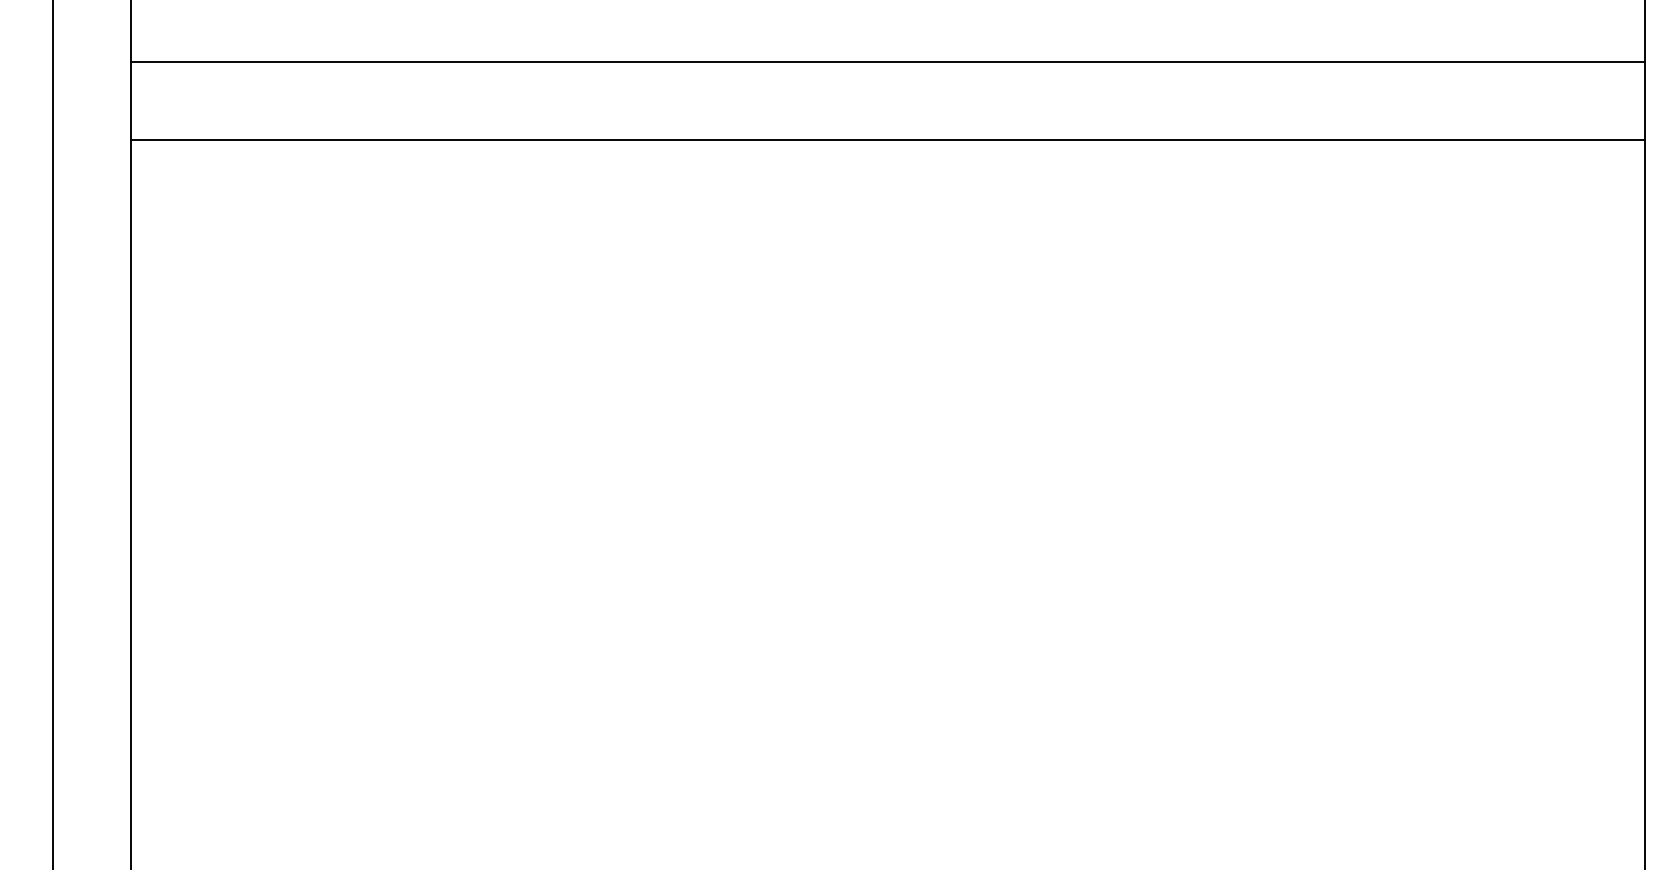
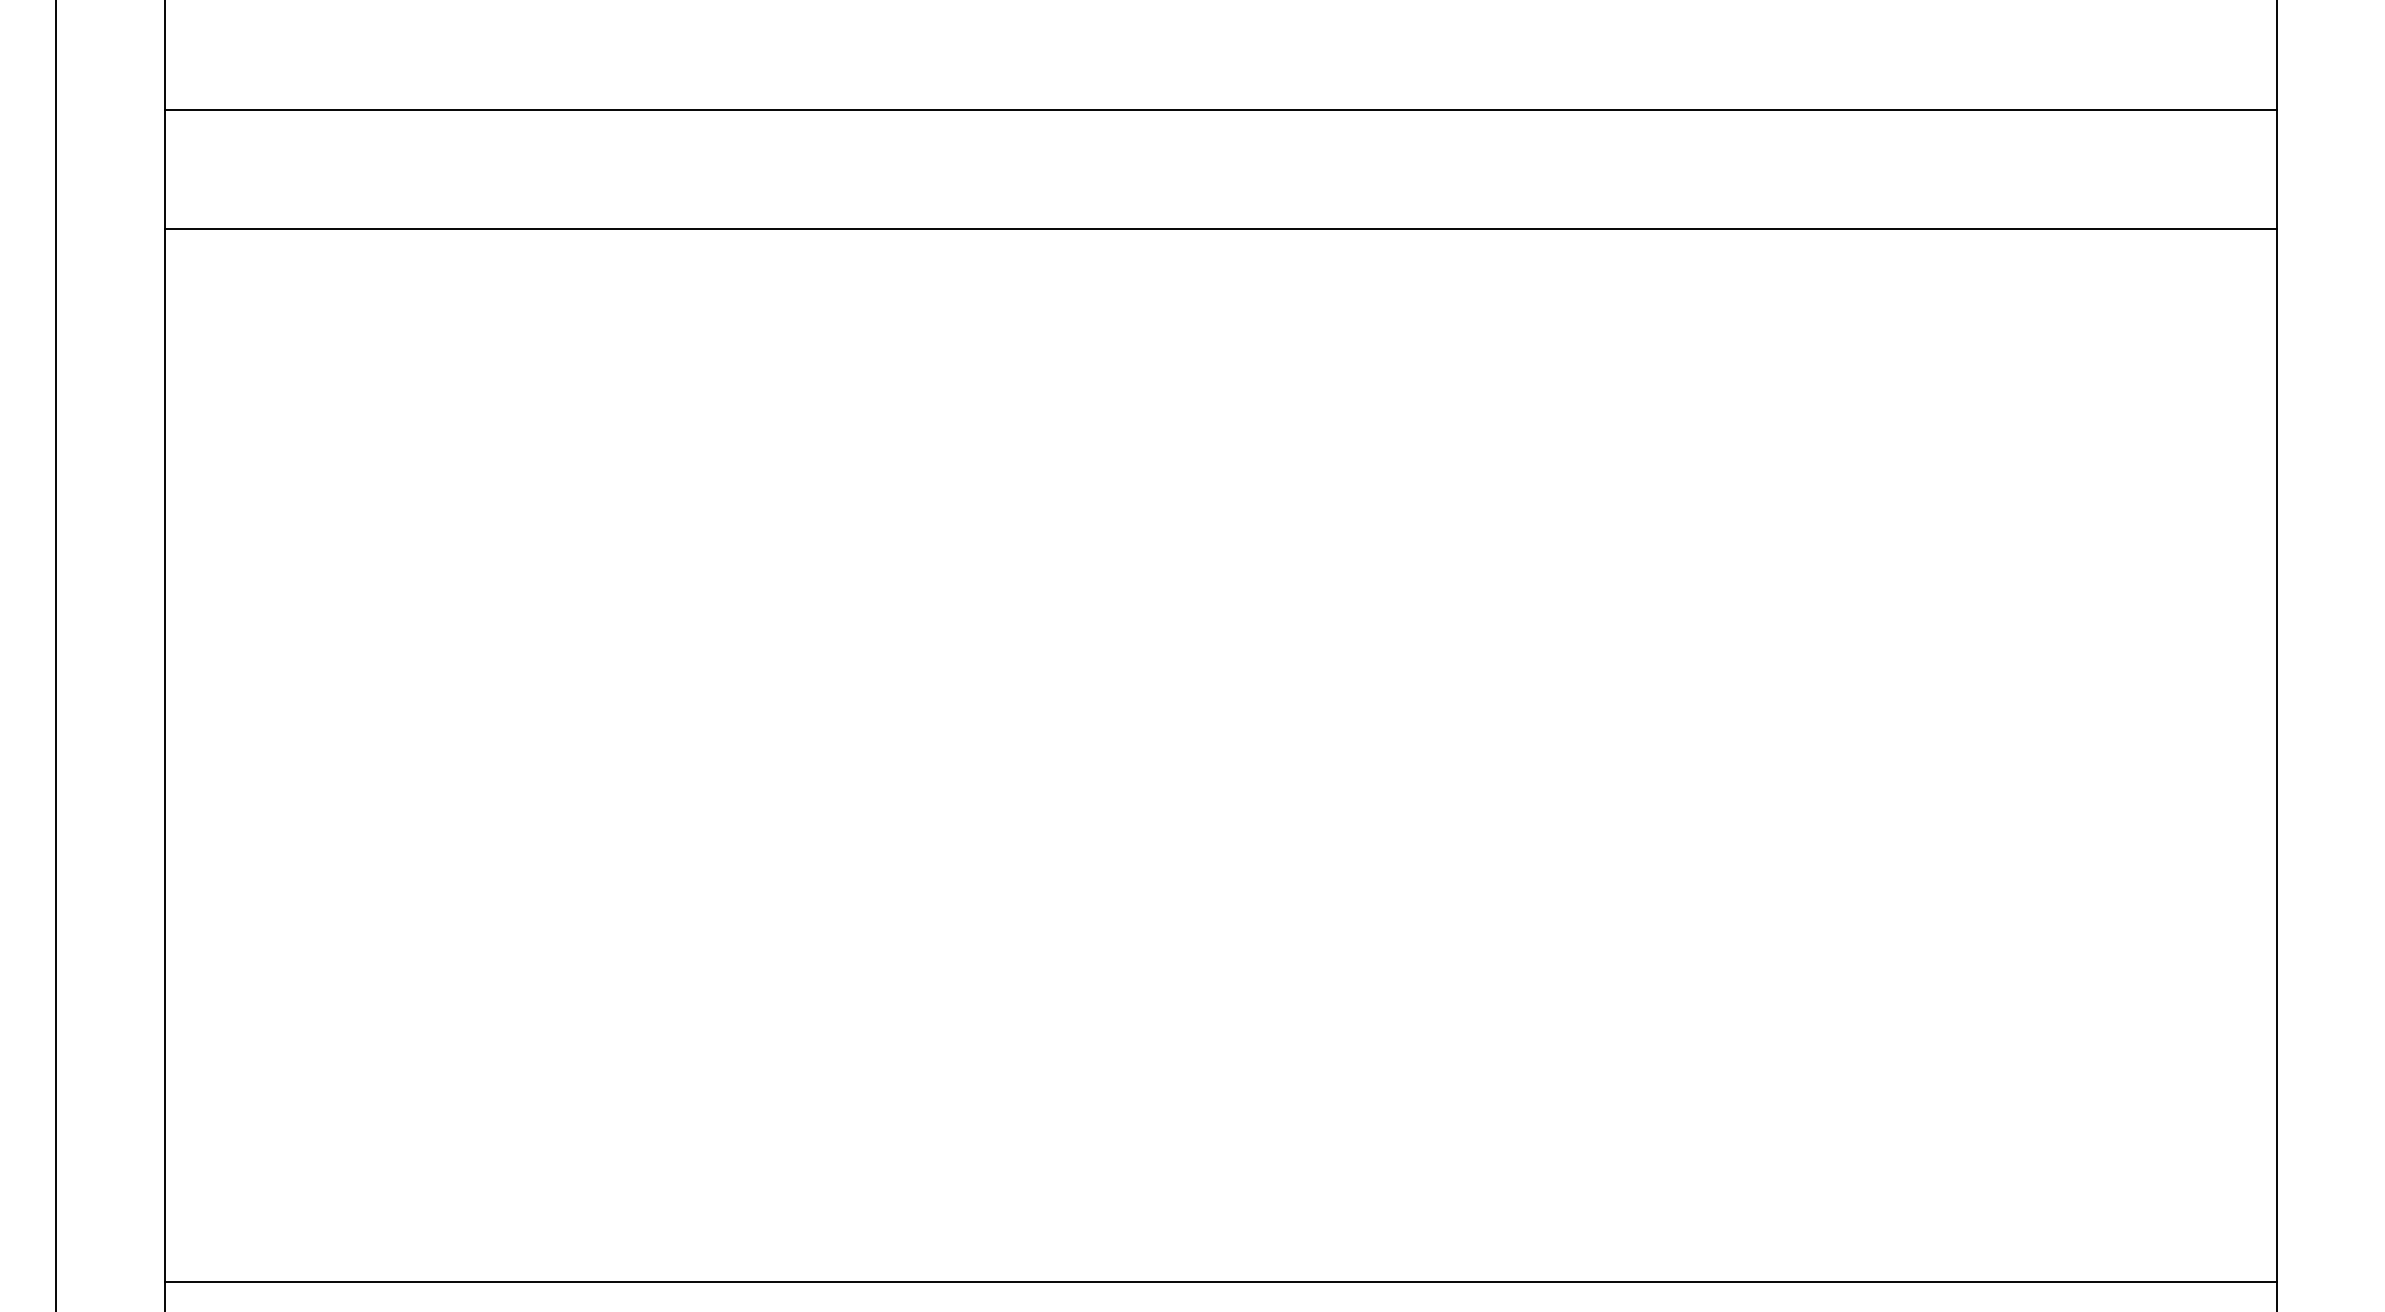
line: (888, 61) -> (1220, 109), moved
line: (888, 139) -> (1220, 228), moved

